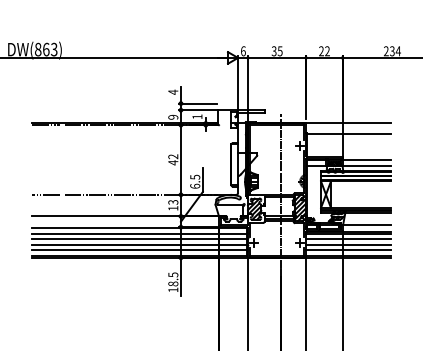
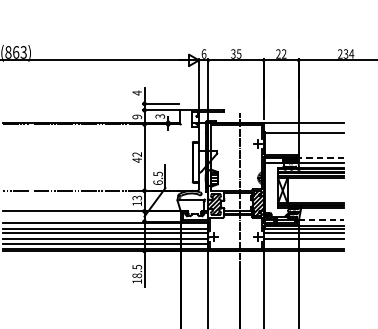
text: (197, 116) -> (160, 116), 1 -> 3
line: (366, 159) -> (321, 157), solid -> dashed
line: (366, 225) -> (321, 220), solid -> dashed
line: (348, 250) -> (304, 243), removed

